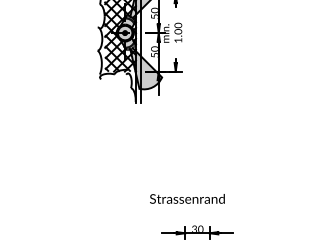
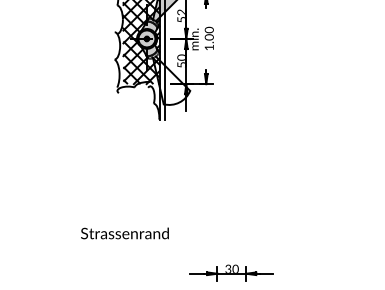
text: (154, 10) -> (181, 12), 50 -> 52
fill: (146, 68) -> (171, 80), removed
text: (187, 198) -> (124, 233), moved

